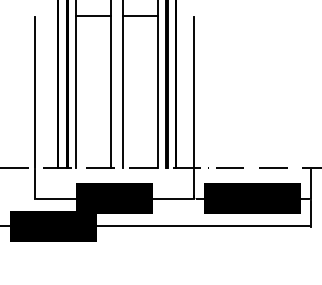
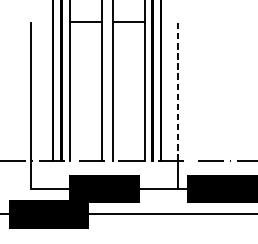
line: (194, 93) -> (178, 92), solid -> dashed

